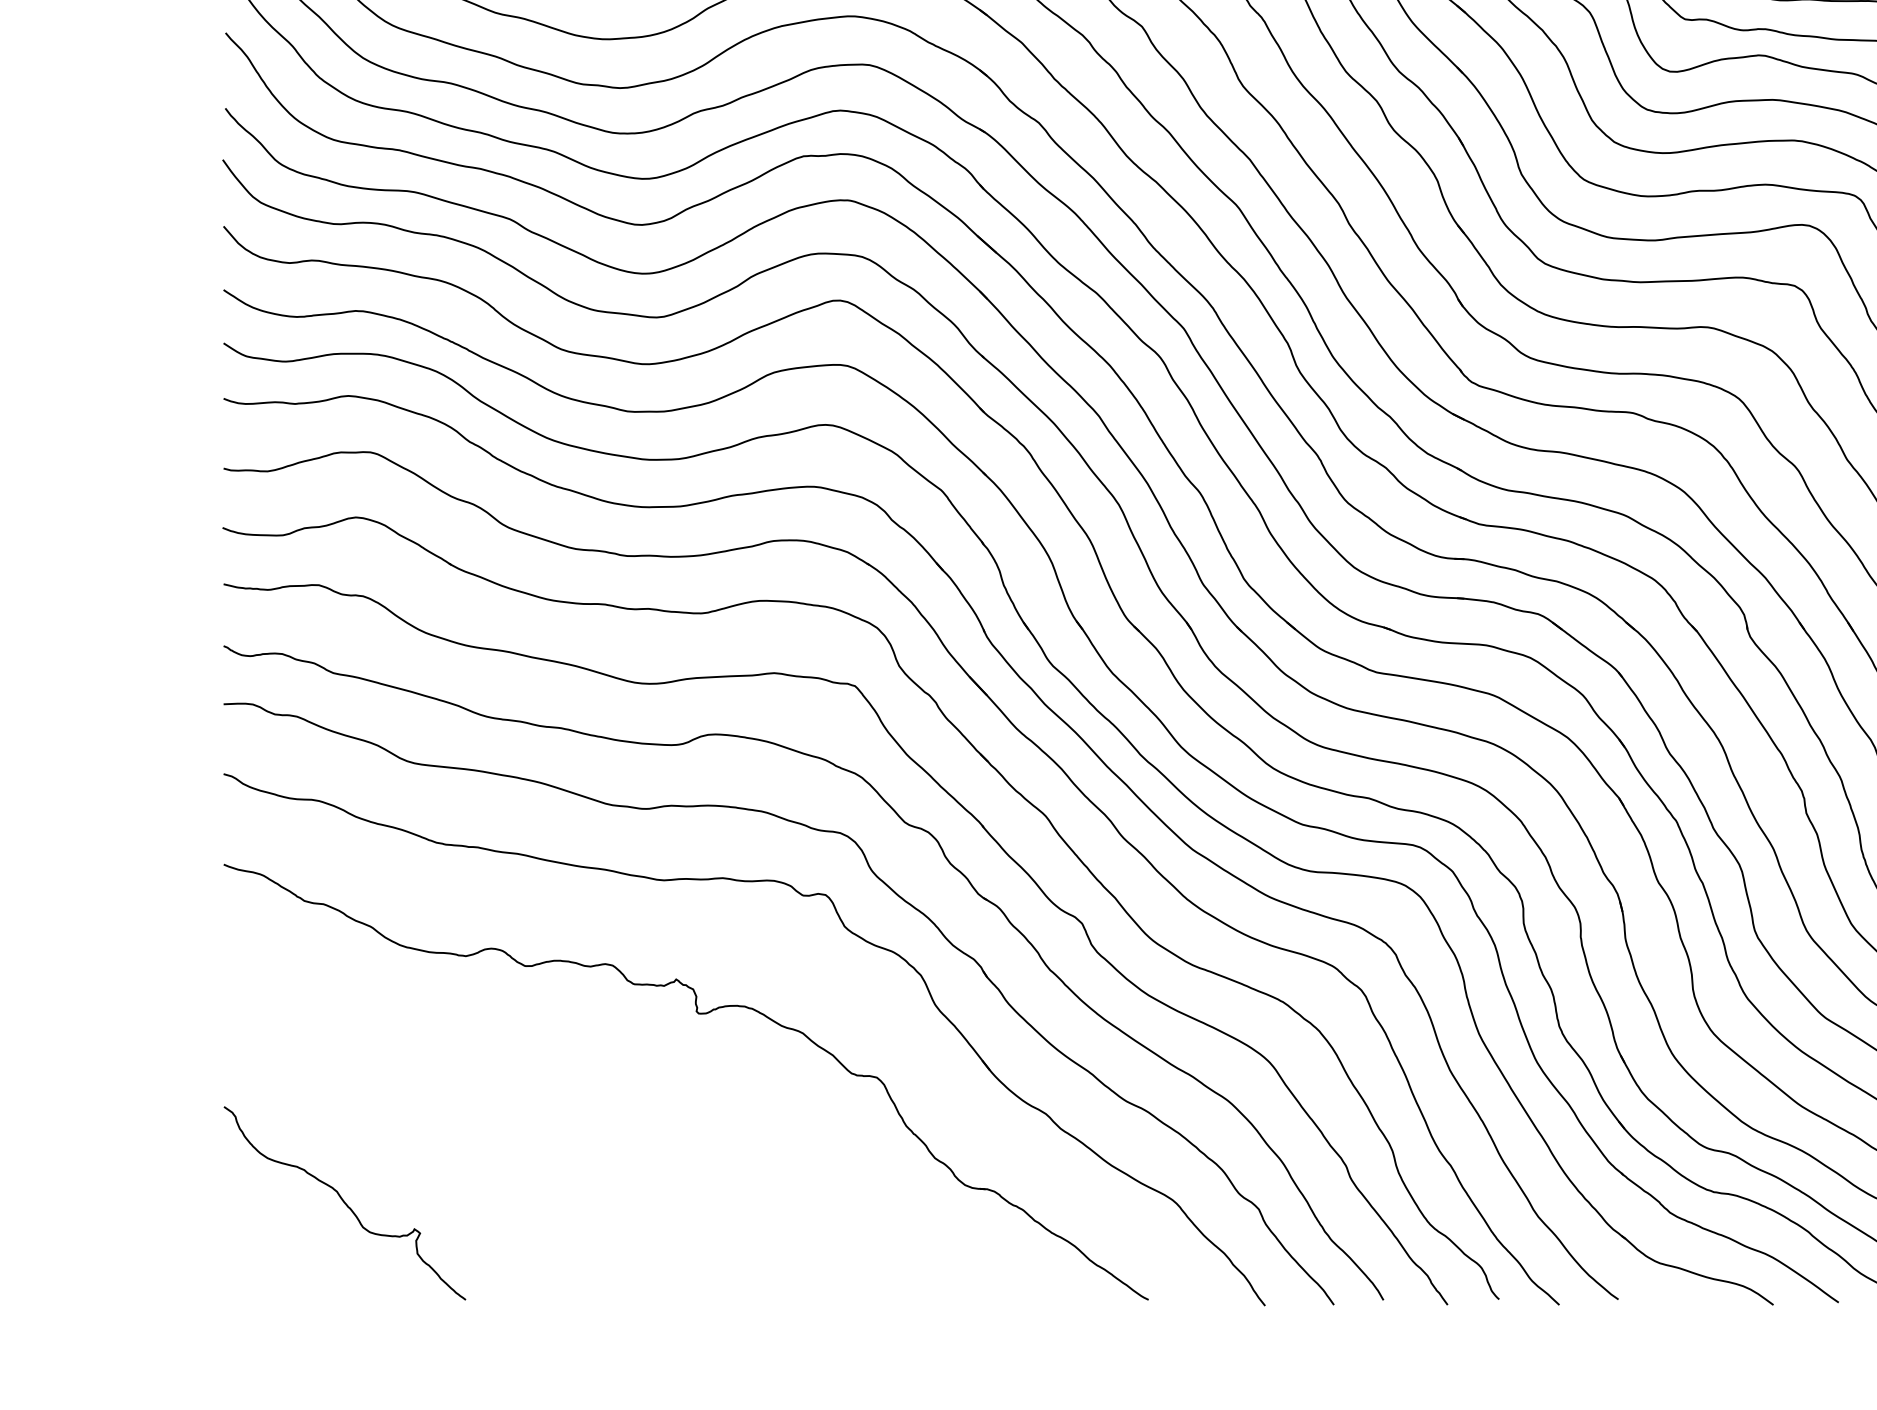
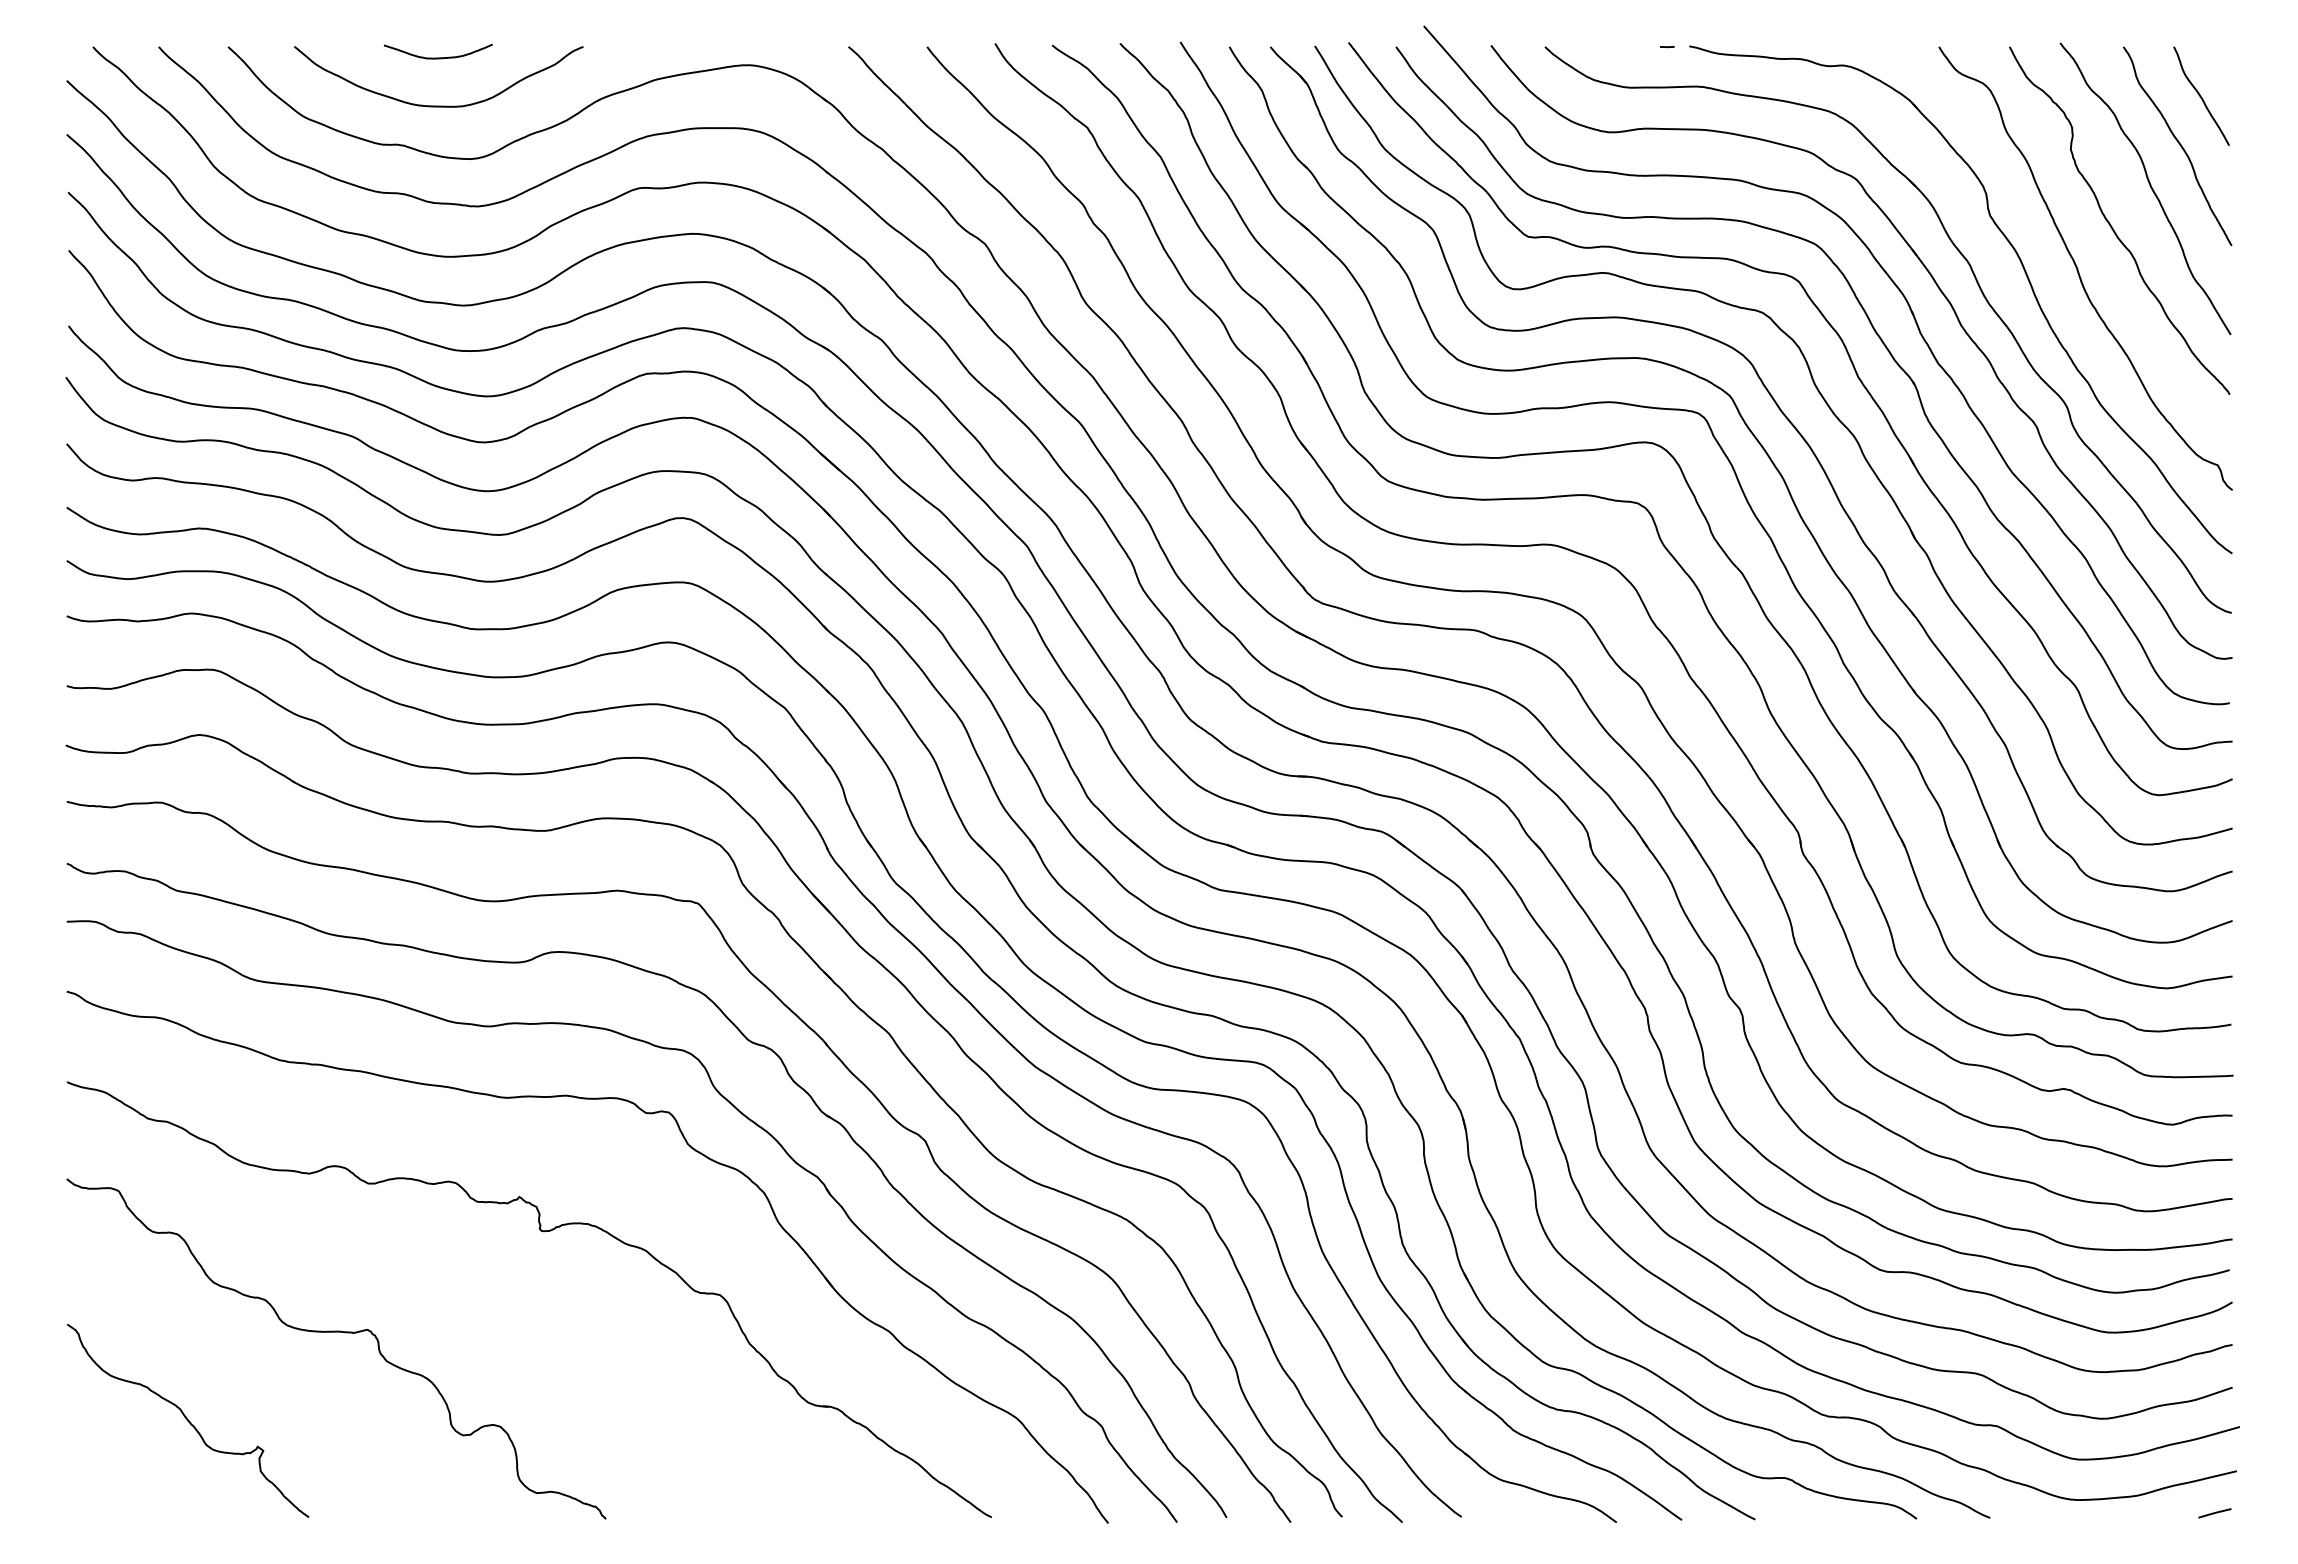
curve: (493, 1114) -> (336, 1332), added

